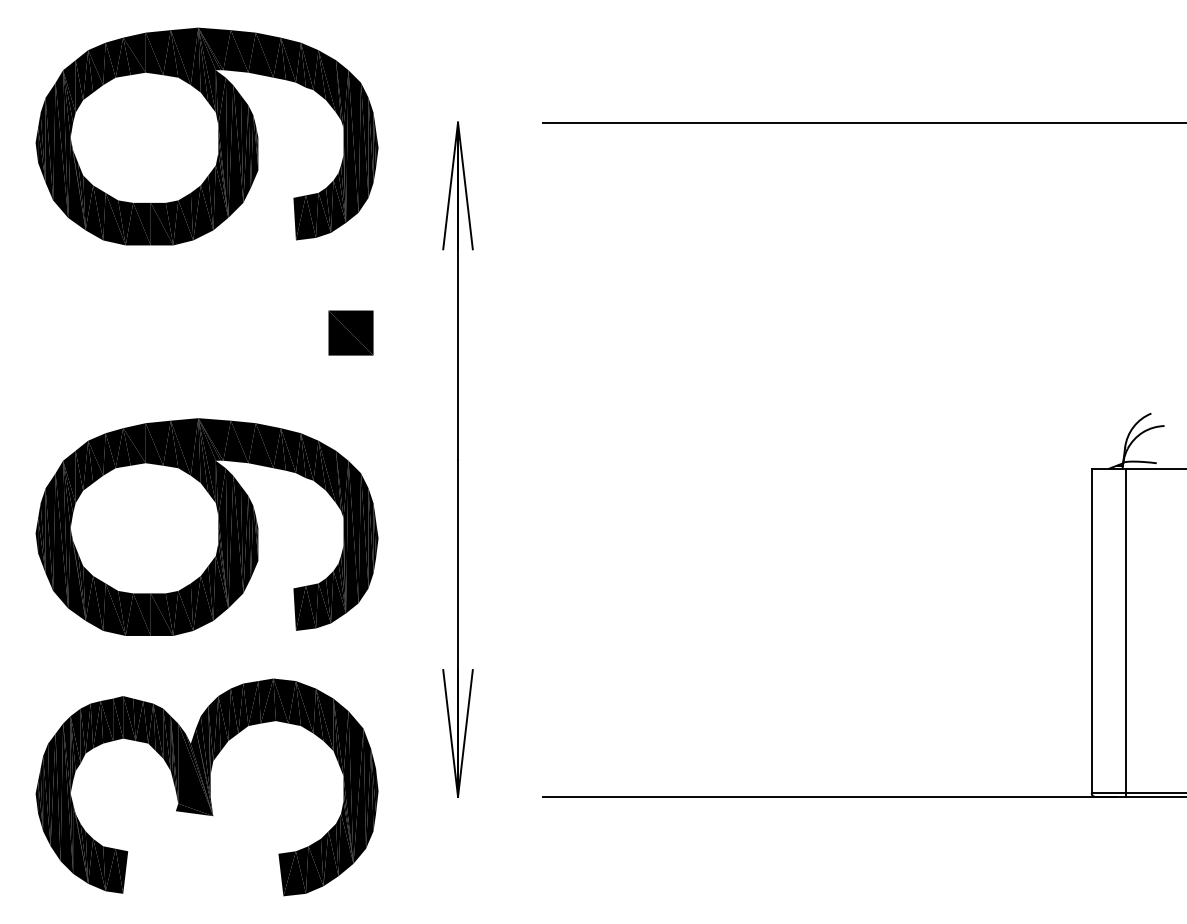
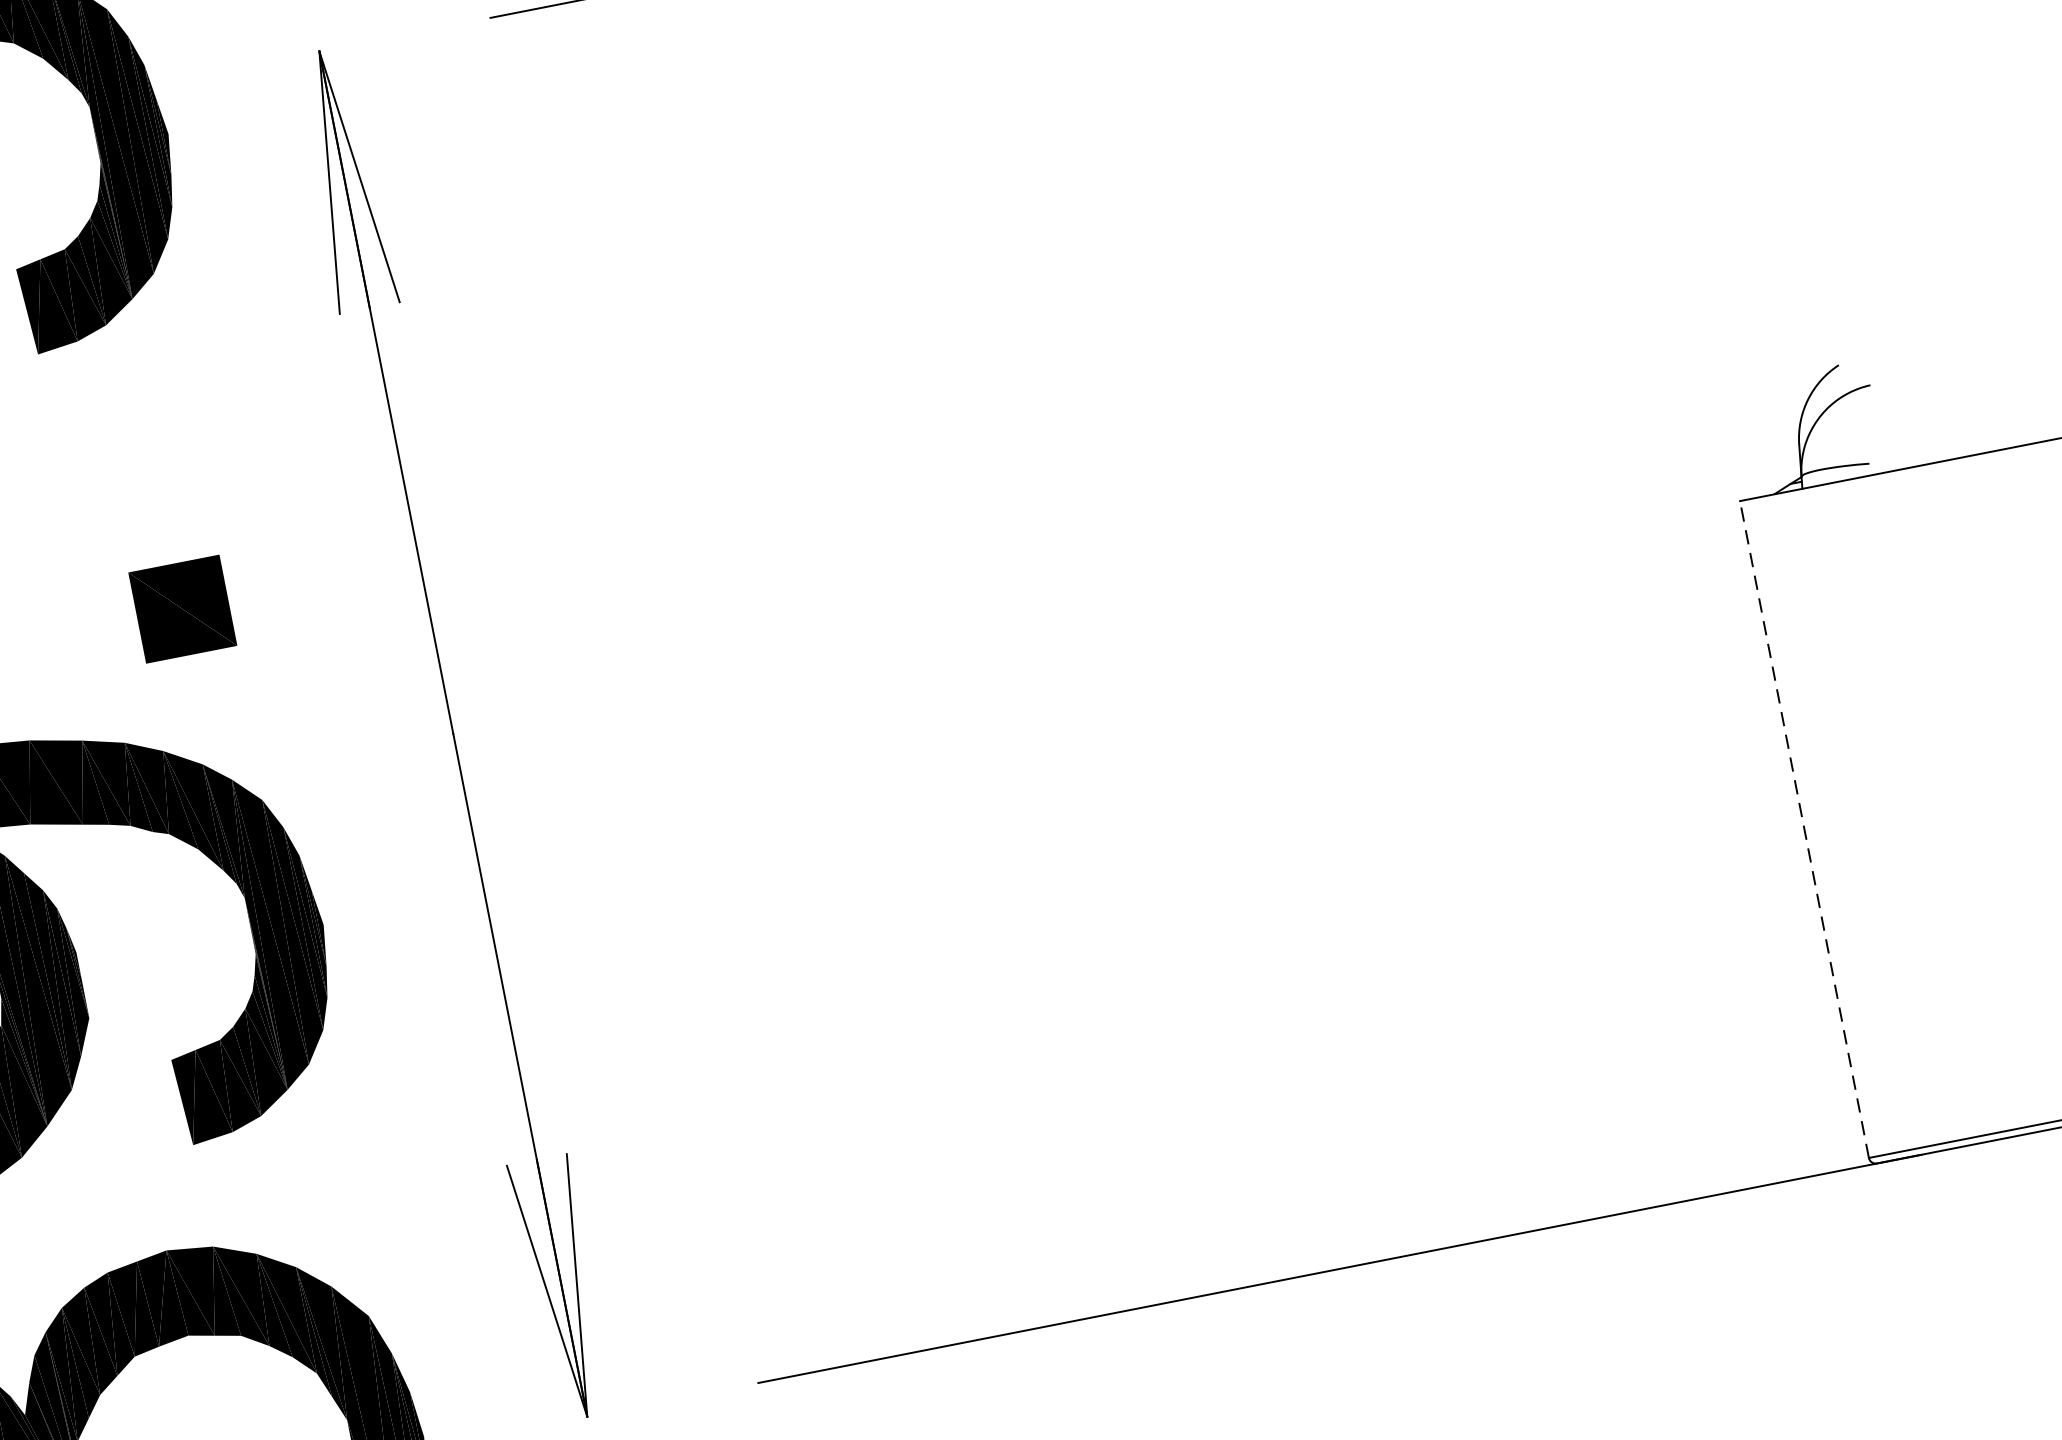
part: (350, 332) -> (181, 608), moved
line: (1091, 630) -> (1803, 828), solid -> dashed
line: (1125, 632) -> (1873, 818), removed

